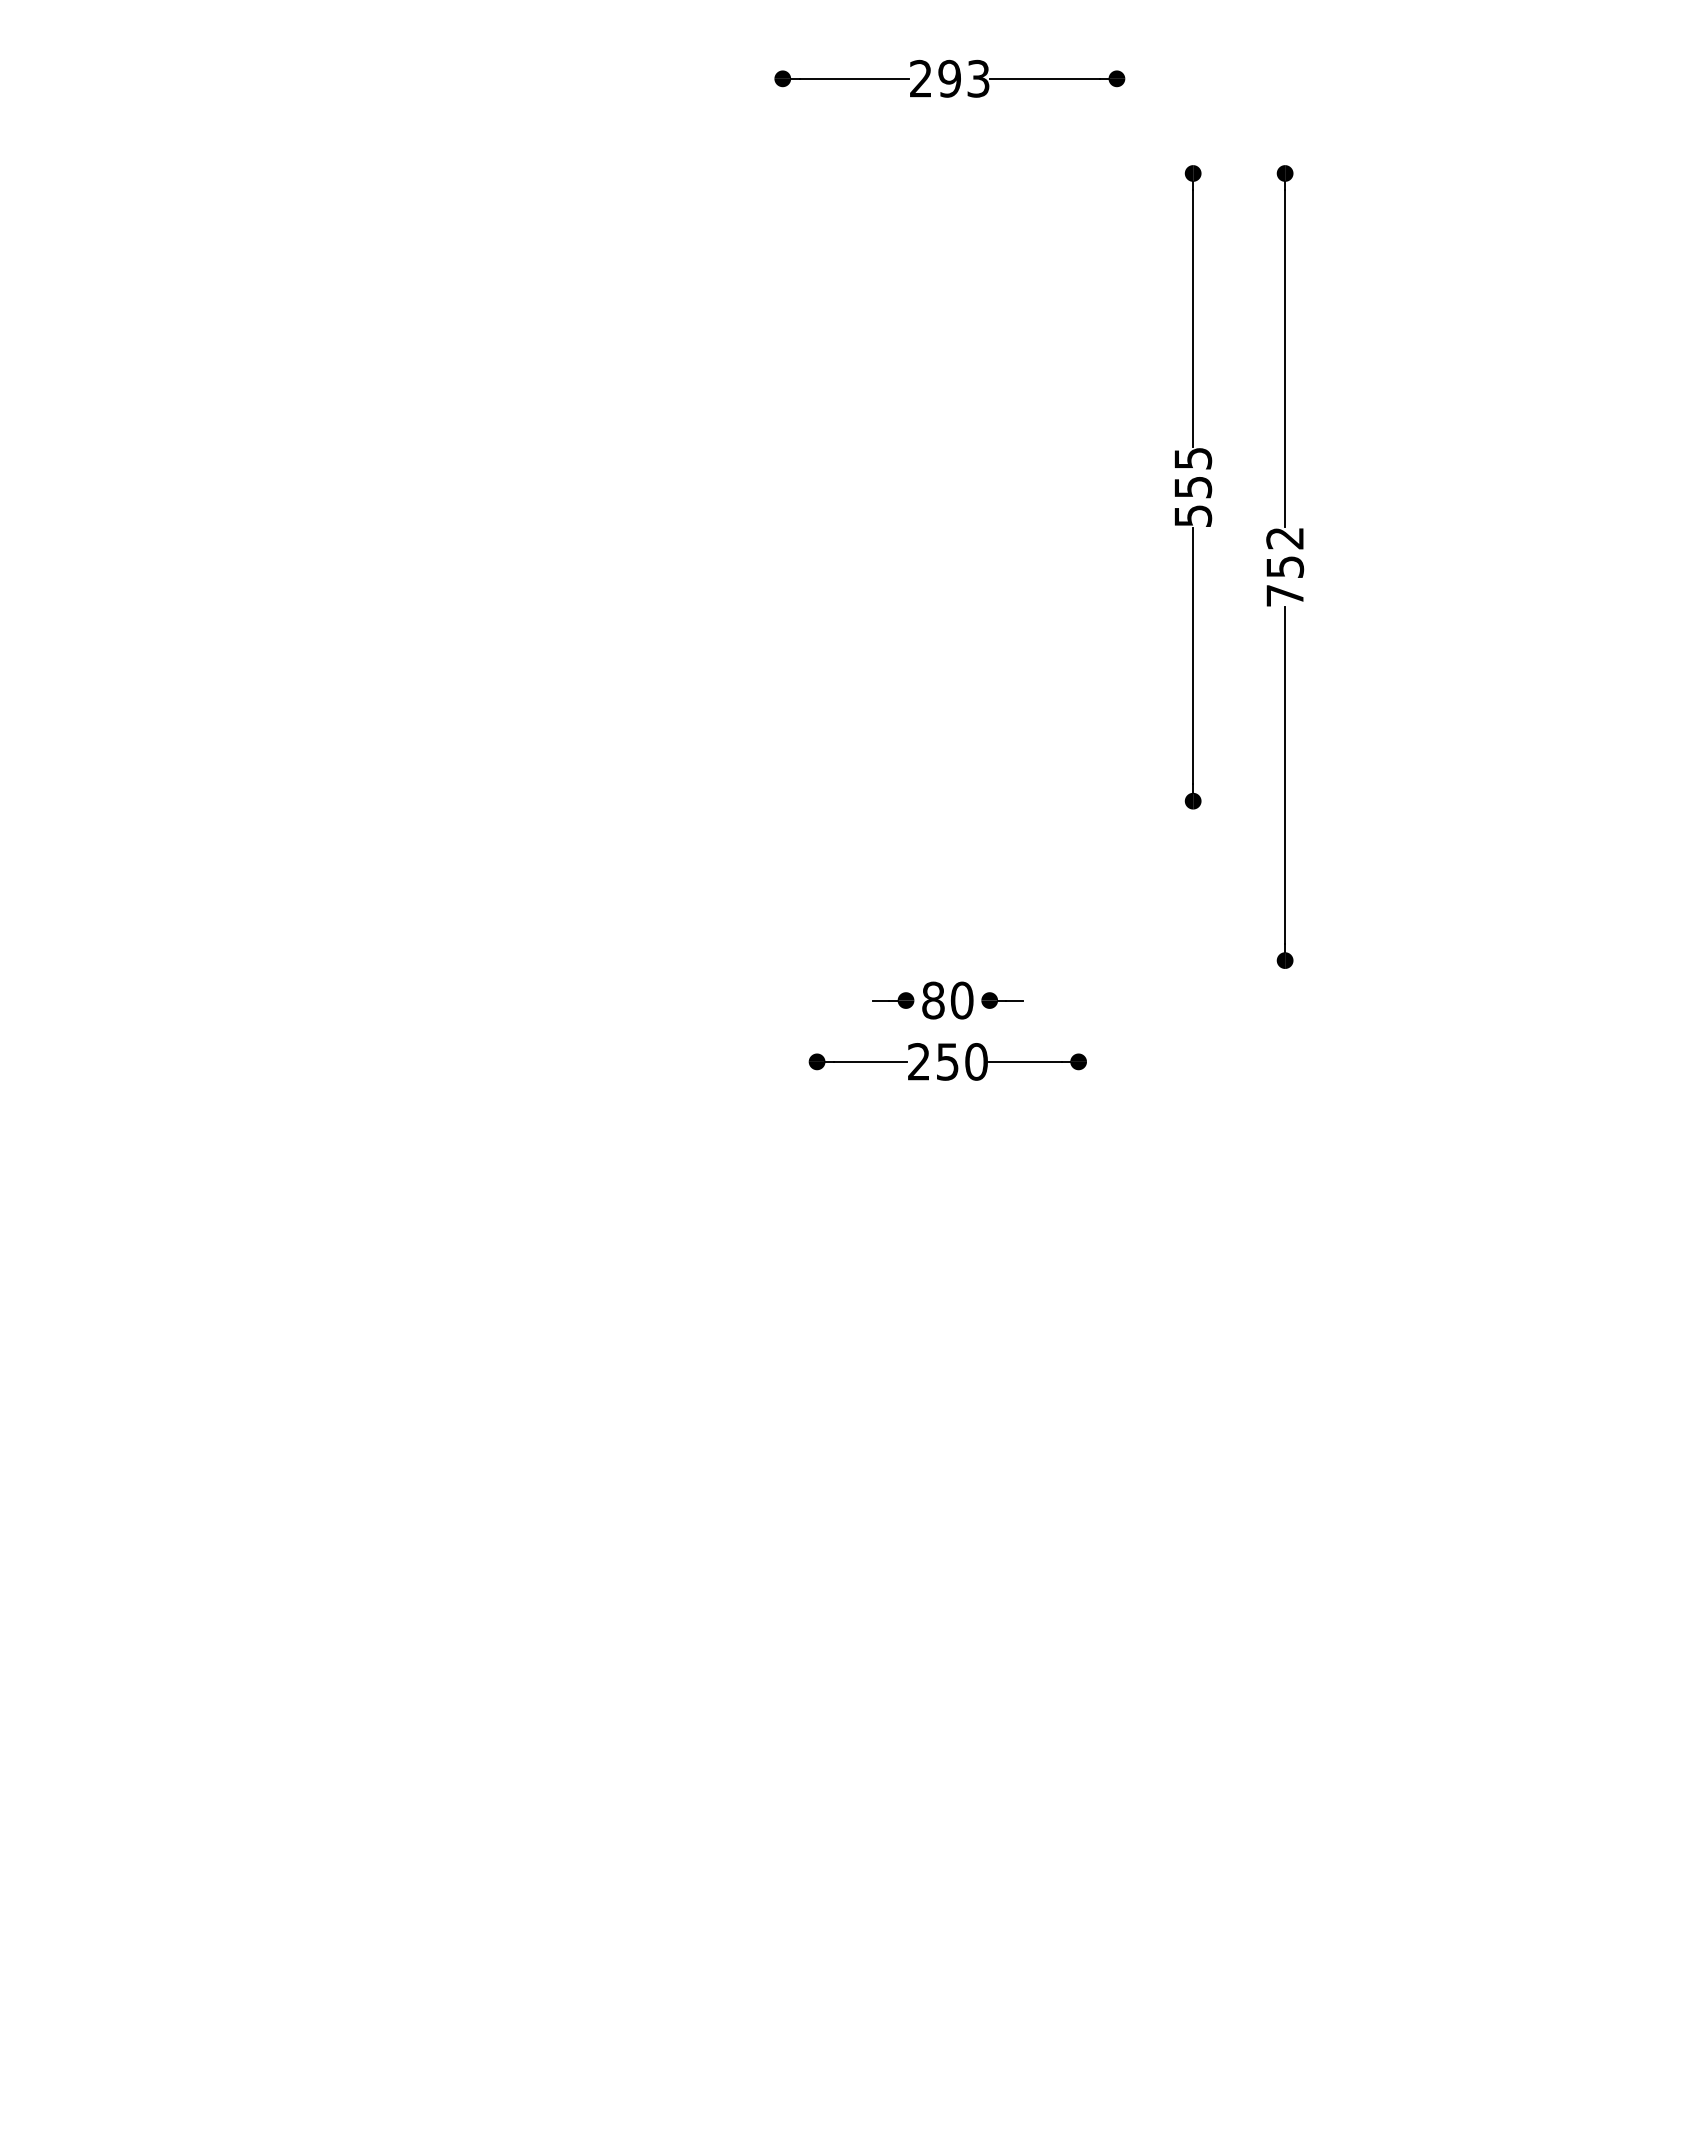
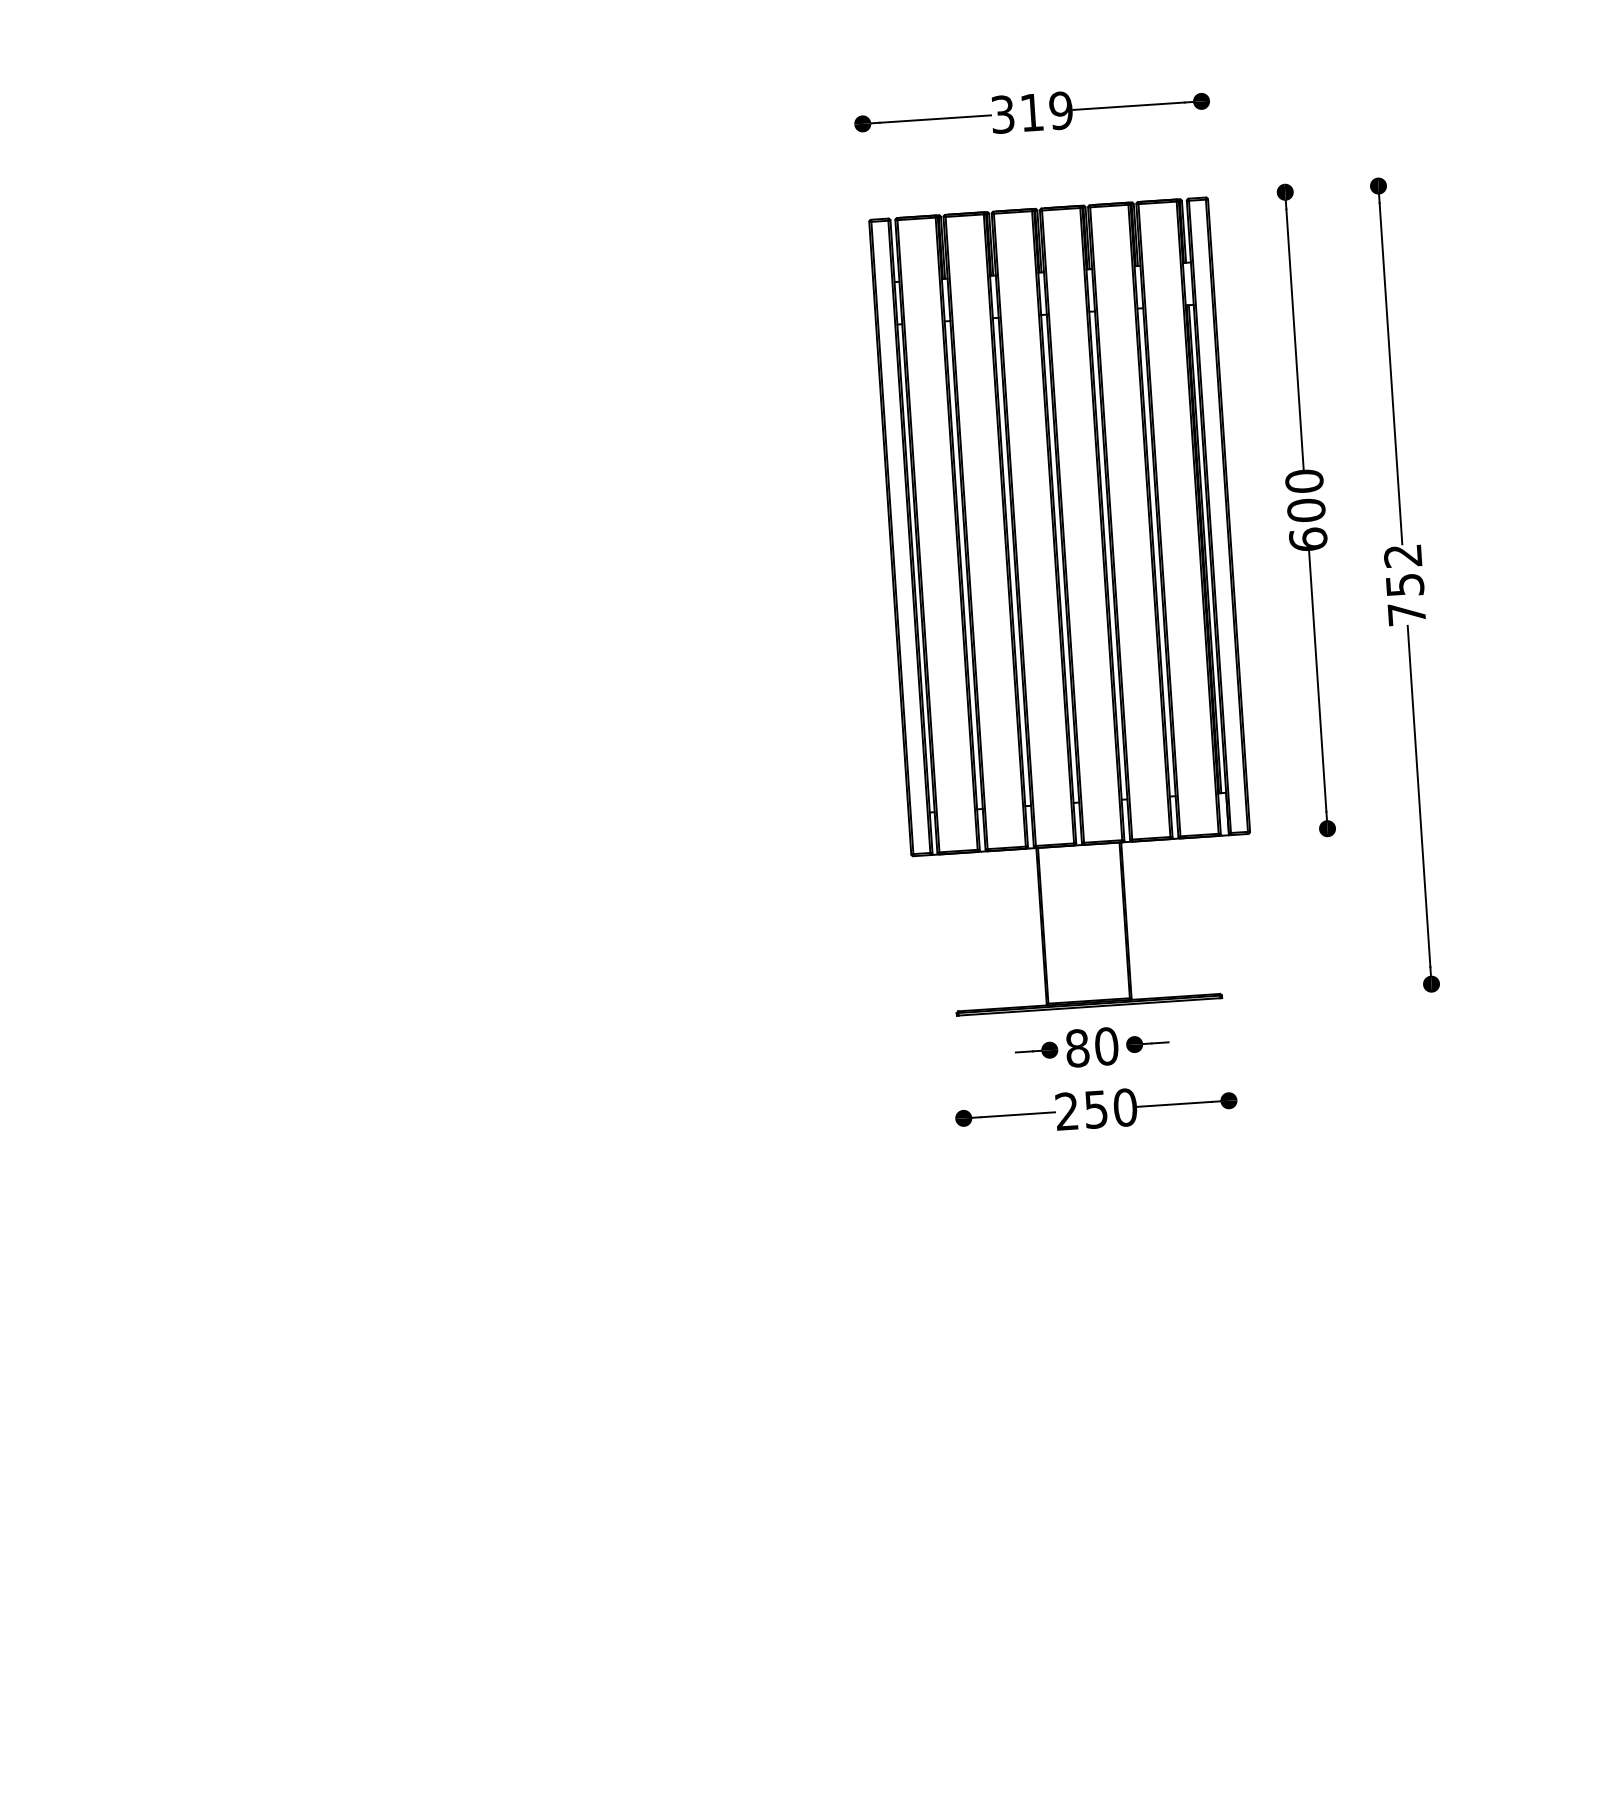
text: (949, 78) -> (1031, 112), 293 -> 319
text: (1193, 487) -> (1306, 510), 555 -> 600
part: (949, 566) -> (1064, 607), added

